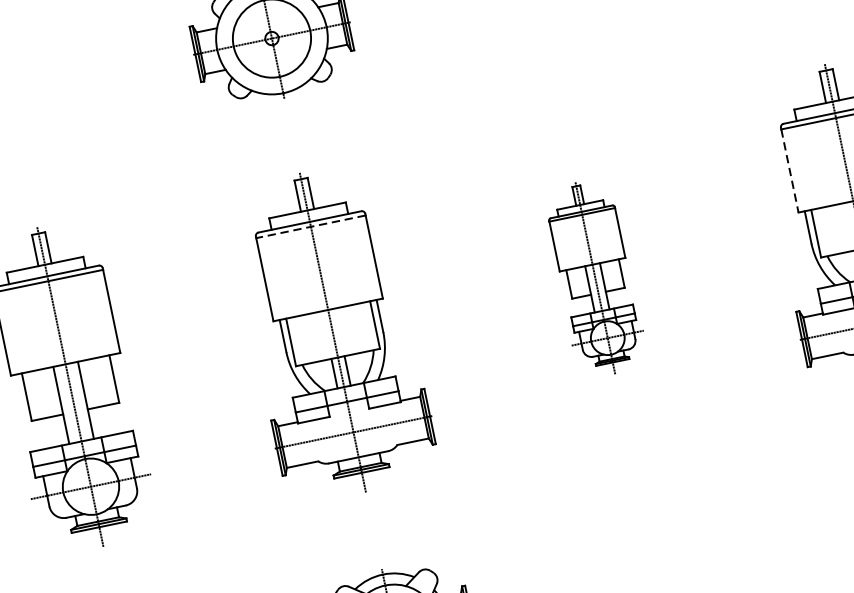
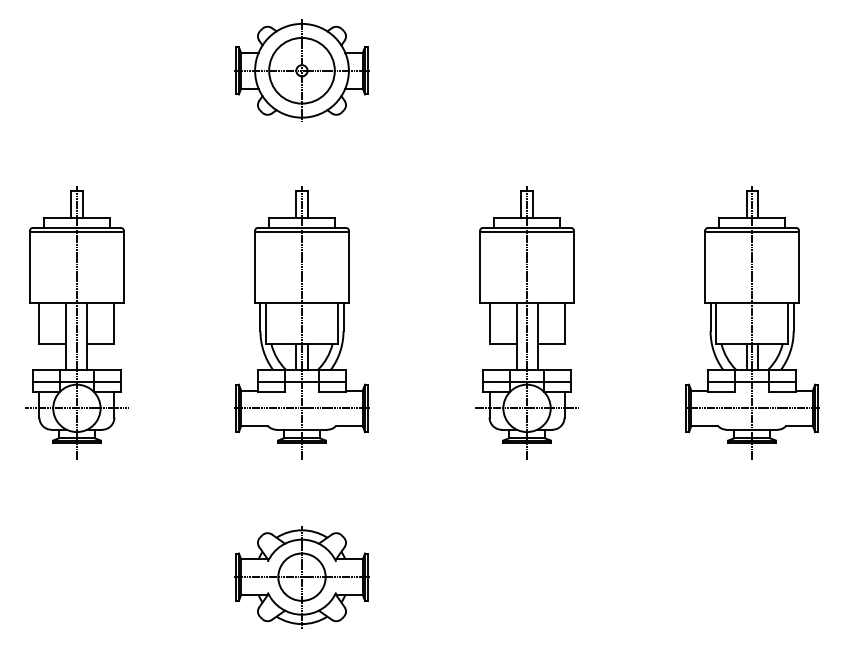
line: (790, 170) -> (705, 267), dashed -> solid
line: (310, 227) -> (301, 232), dashed -> solid
part: (594, 277) -> (526, 322), size x1.67

